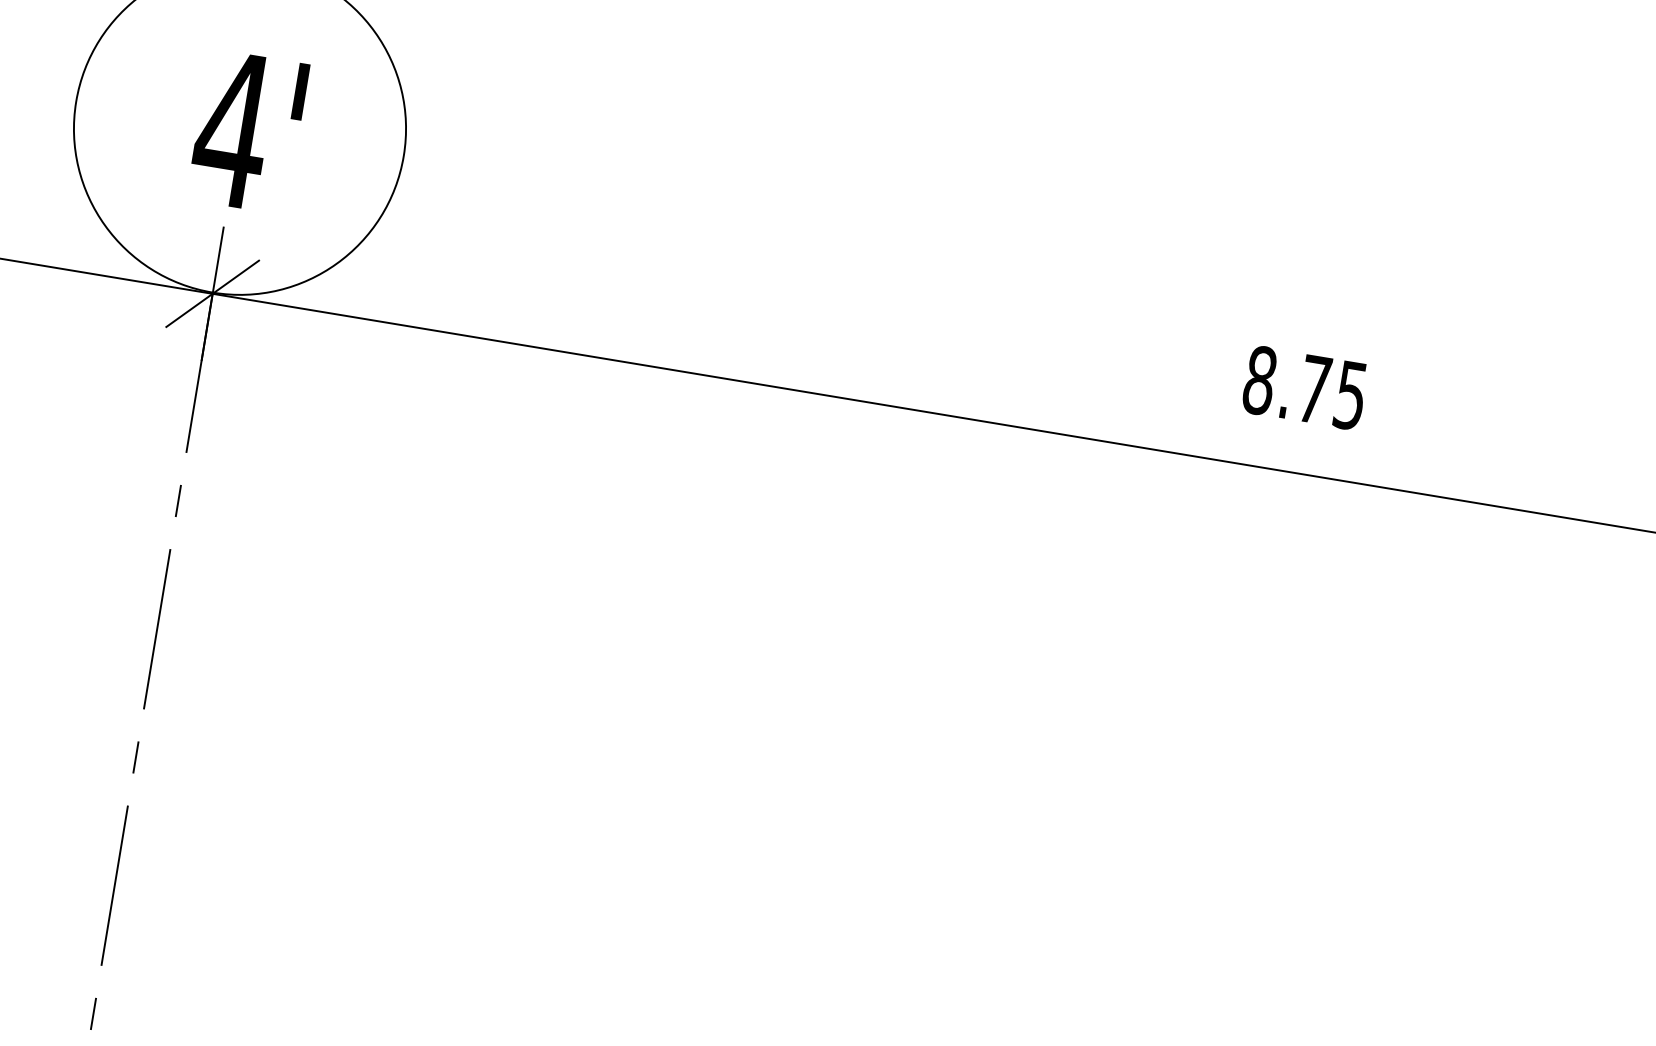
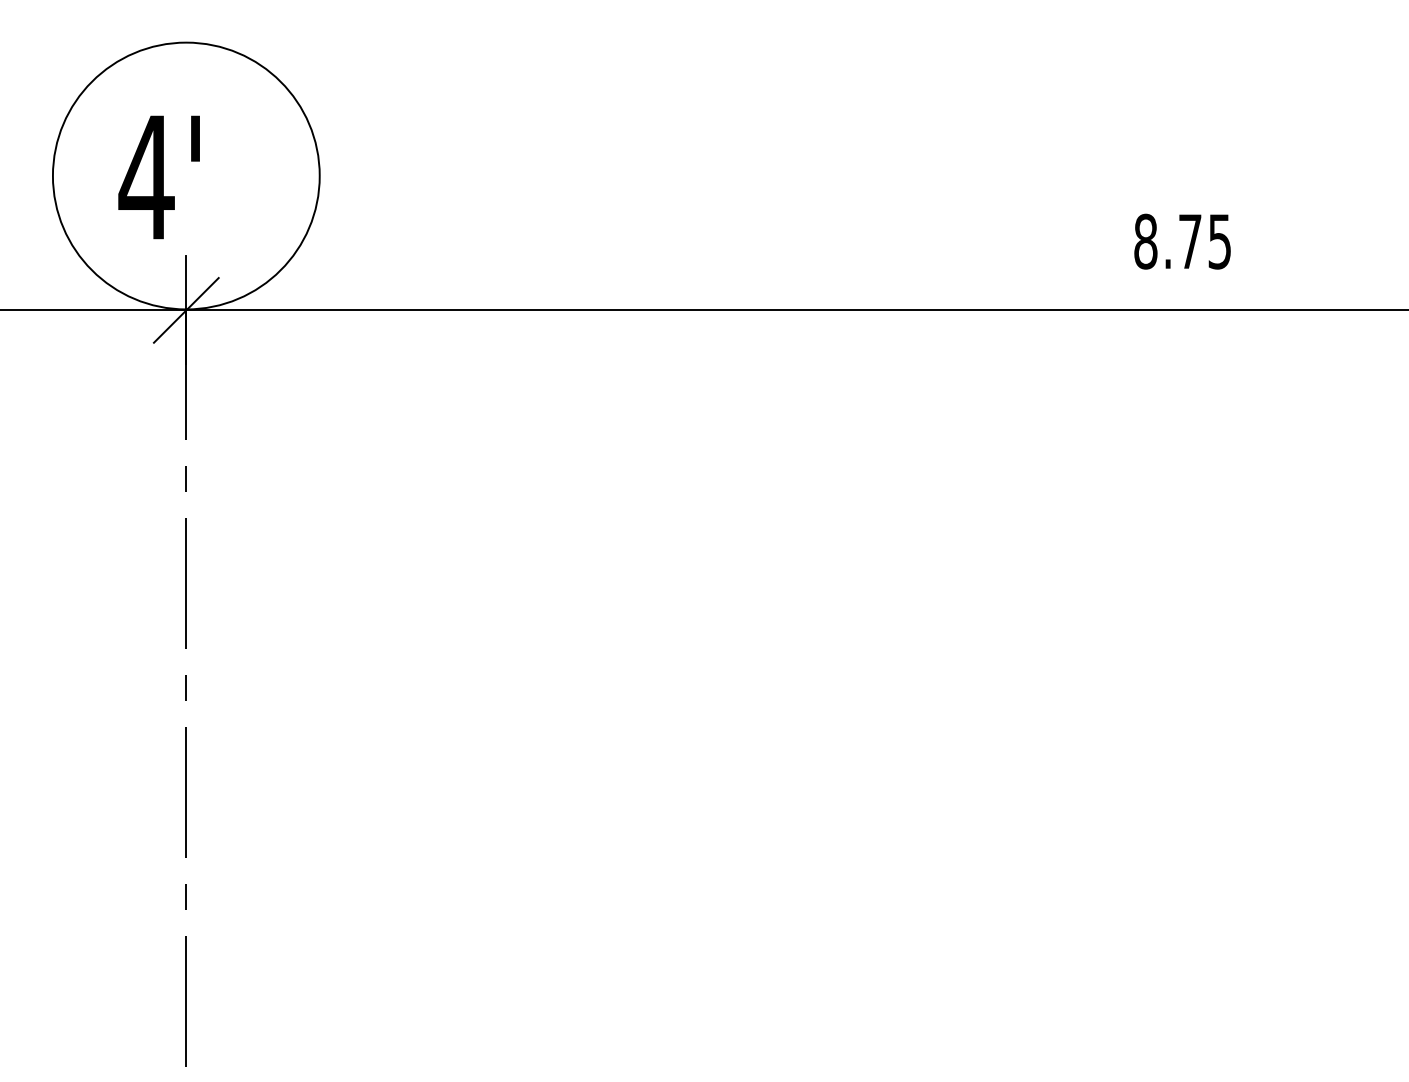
text: (247, 131) -> (158, 177), moved
text: (1304, 387) -> (1182, 241), moved

